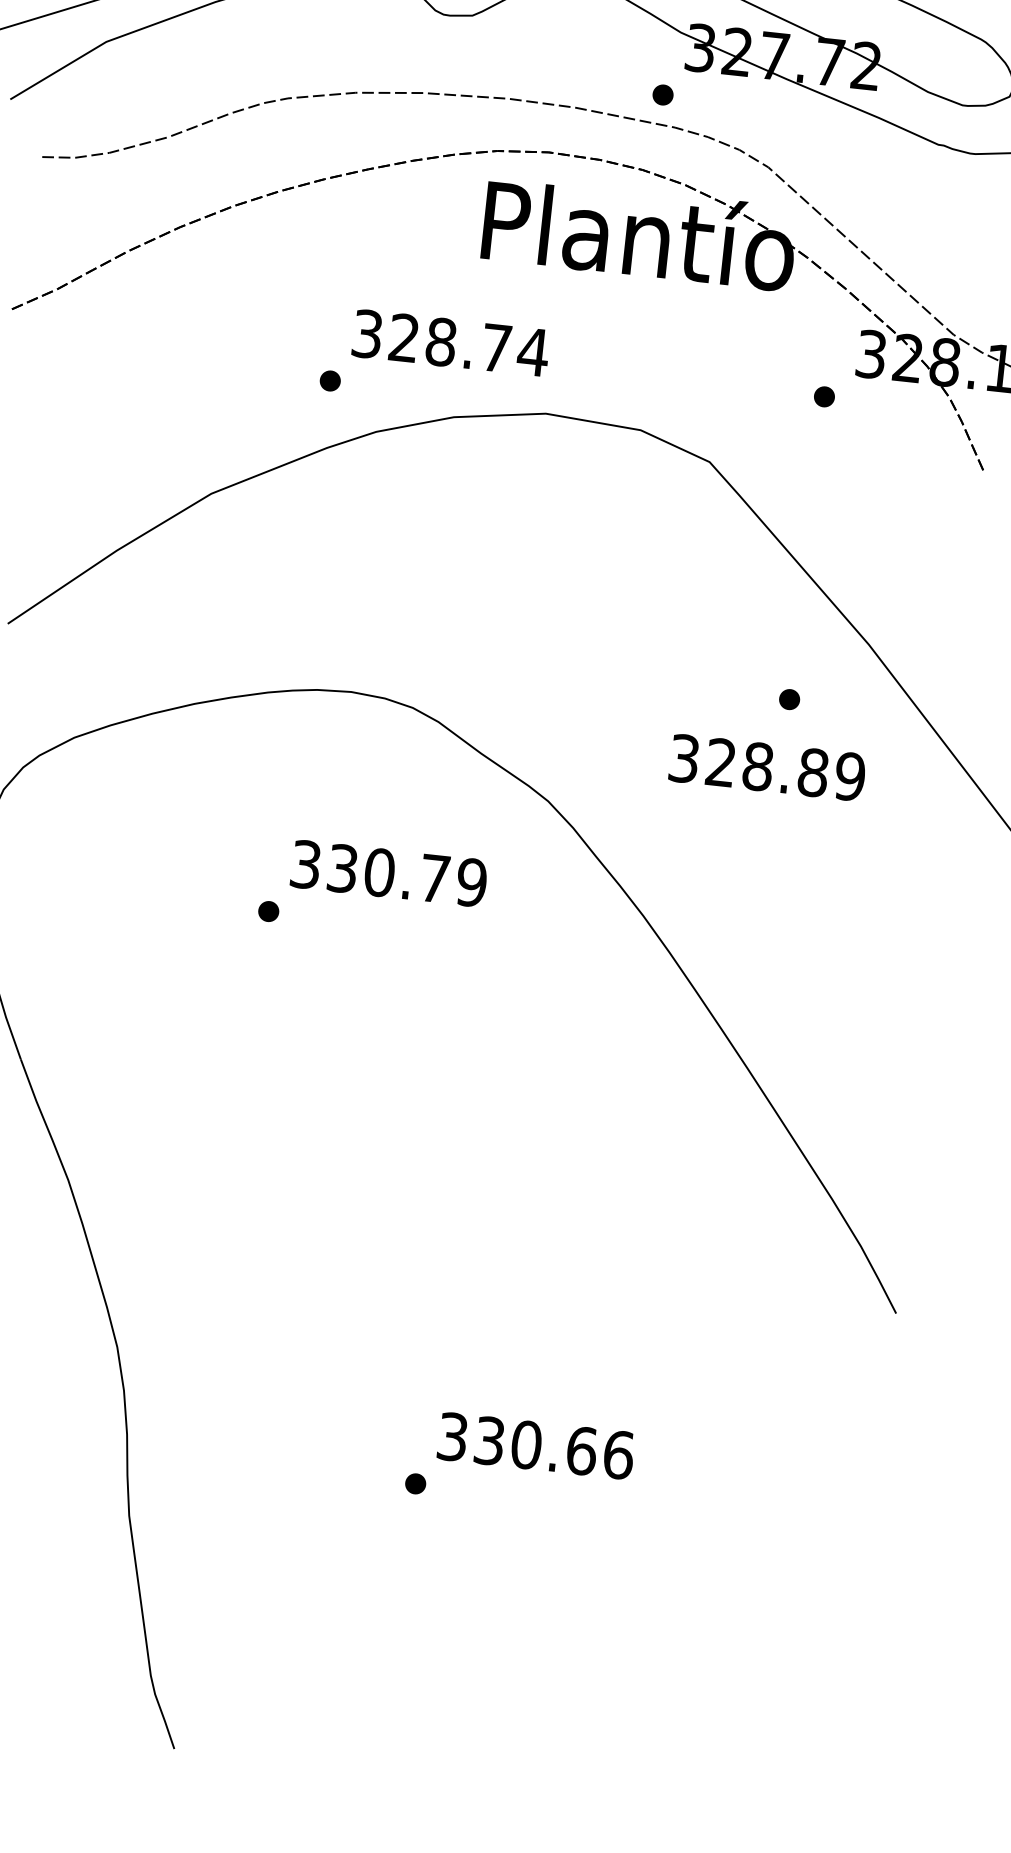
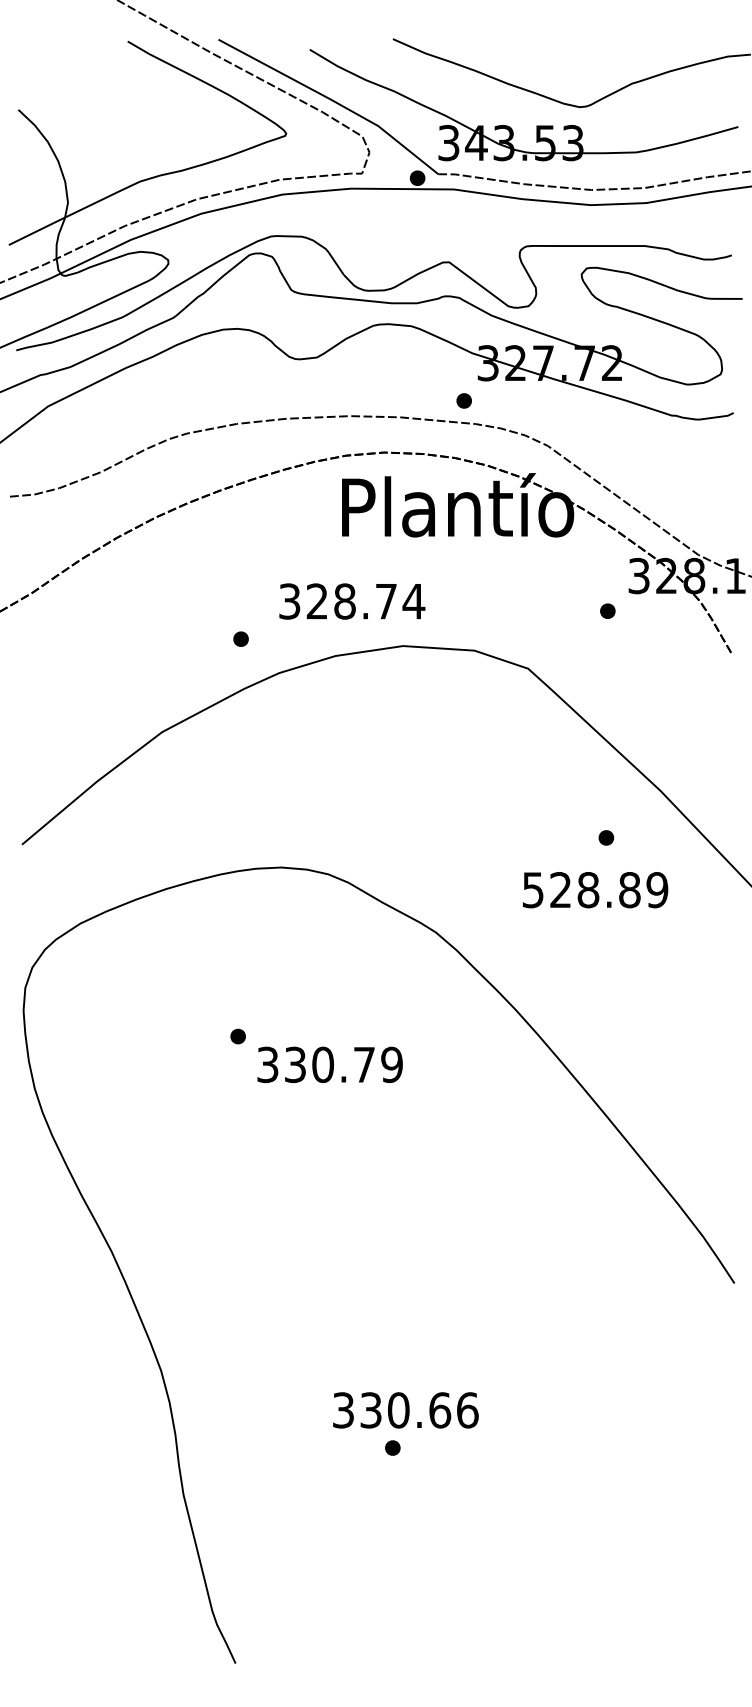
text: (451, 343) -> (352, 601), moved
text: (684, 757) -> (533, 889), 328.89 -> 528.89
text: (388, 873) -> (329, 1064), moved
text: (535, 1446) -> (405, 1410), moved

